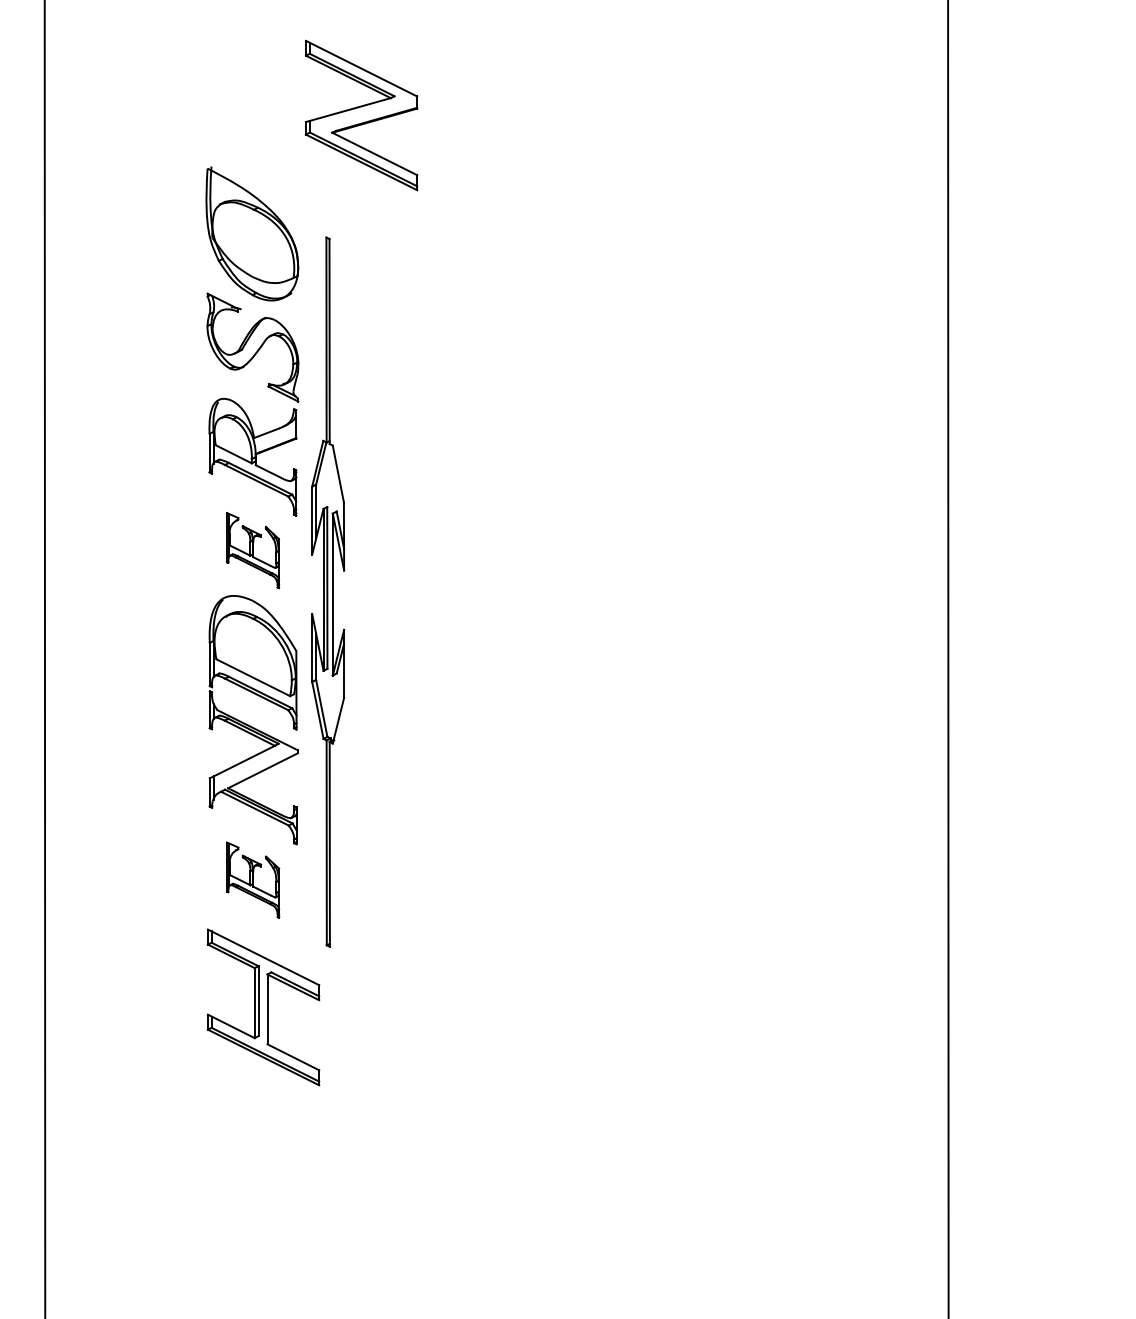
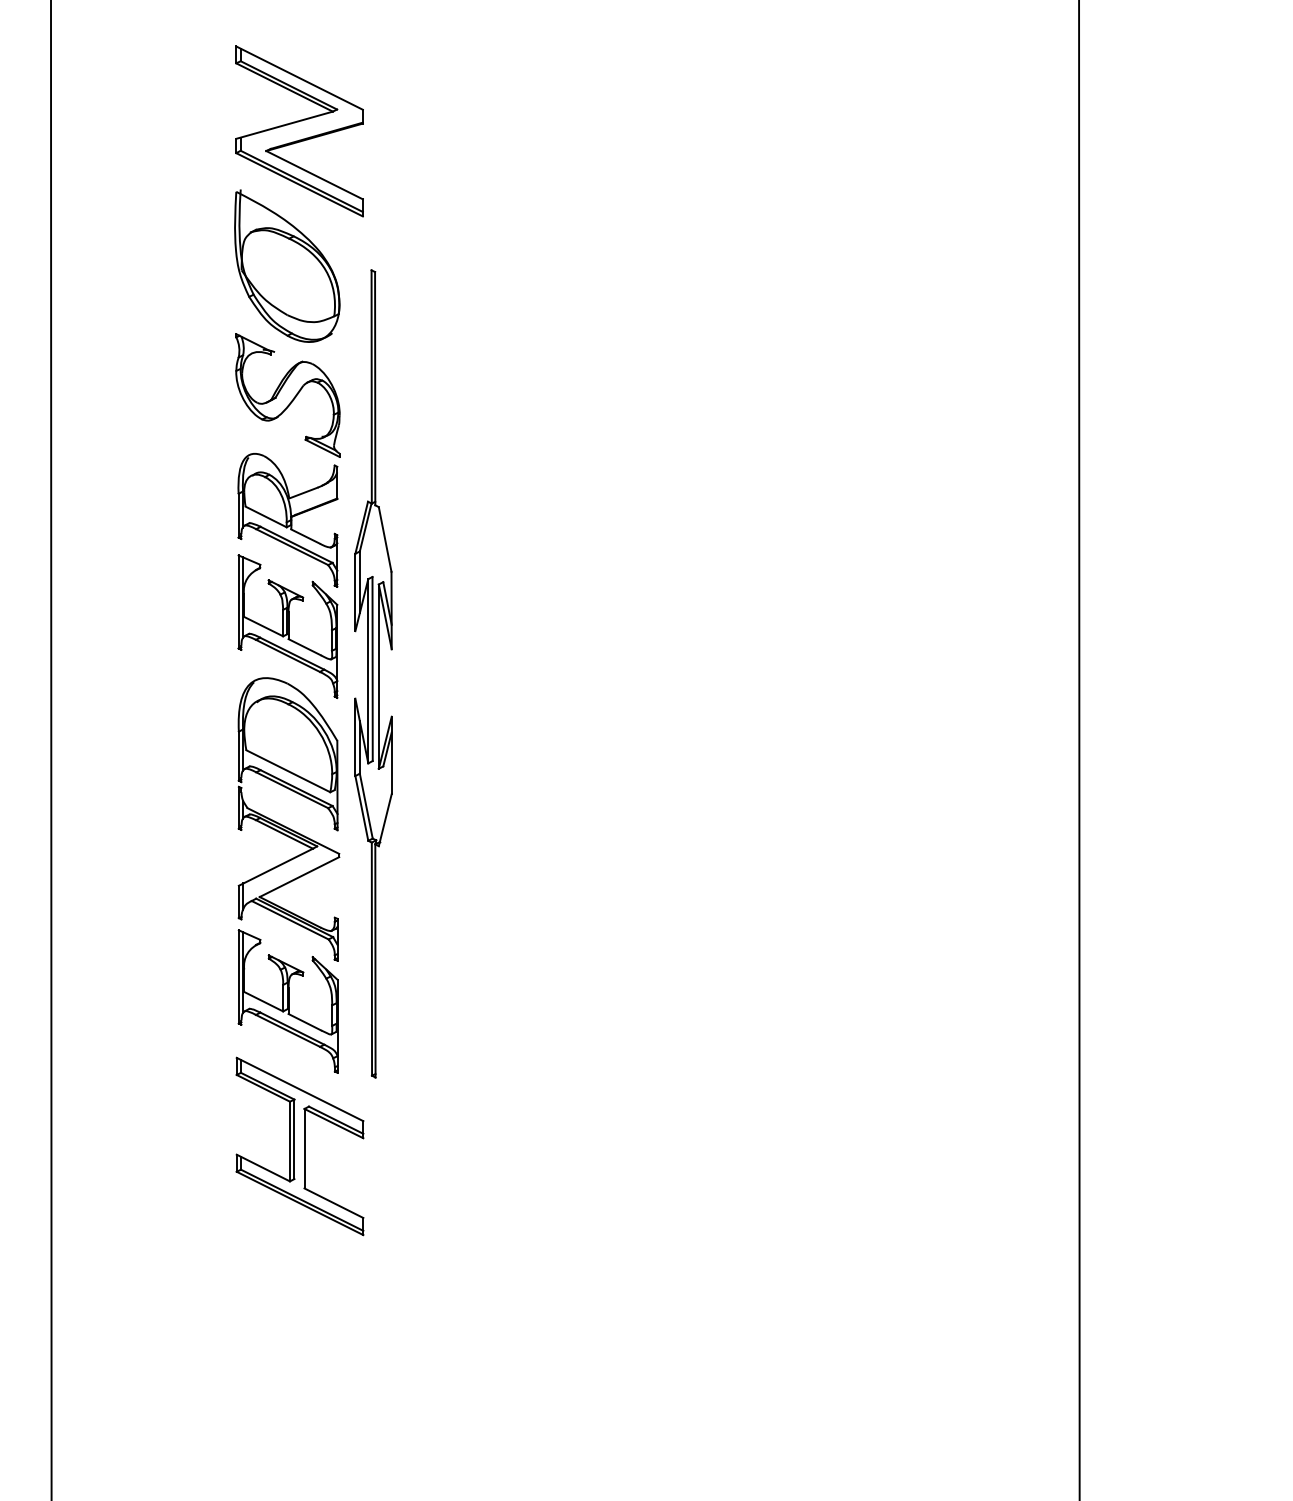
part: (361, 115) -> (299, 131), moved
part: (252, 550) -> (287, 626), size x1.67
part: (252, 880) -> (287, 1001), size x1.67

